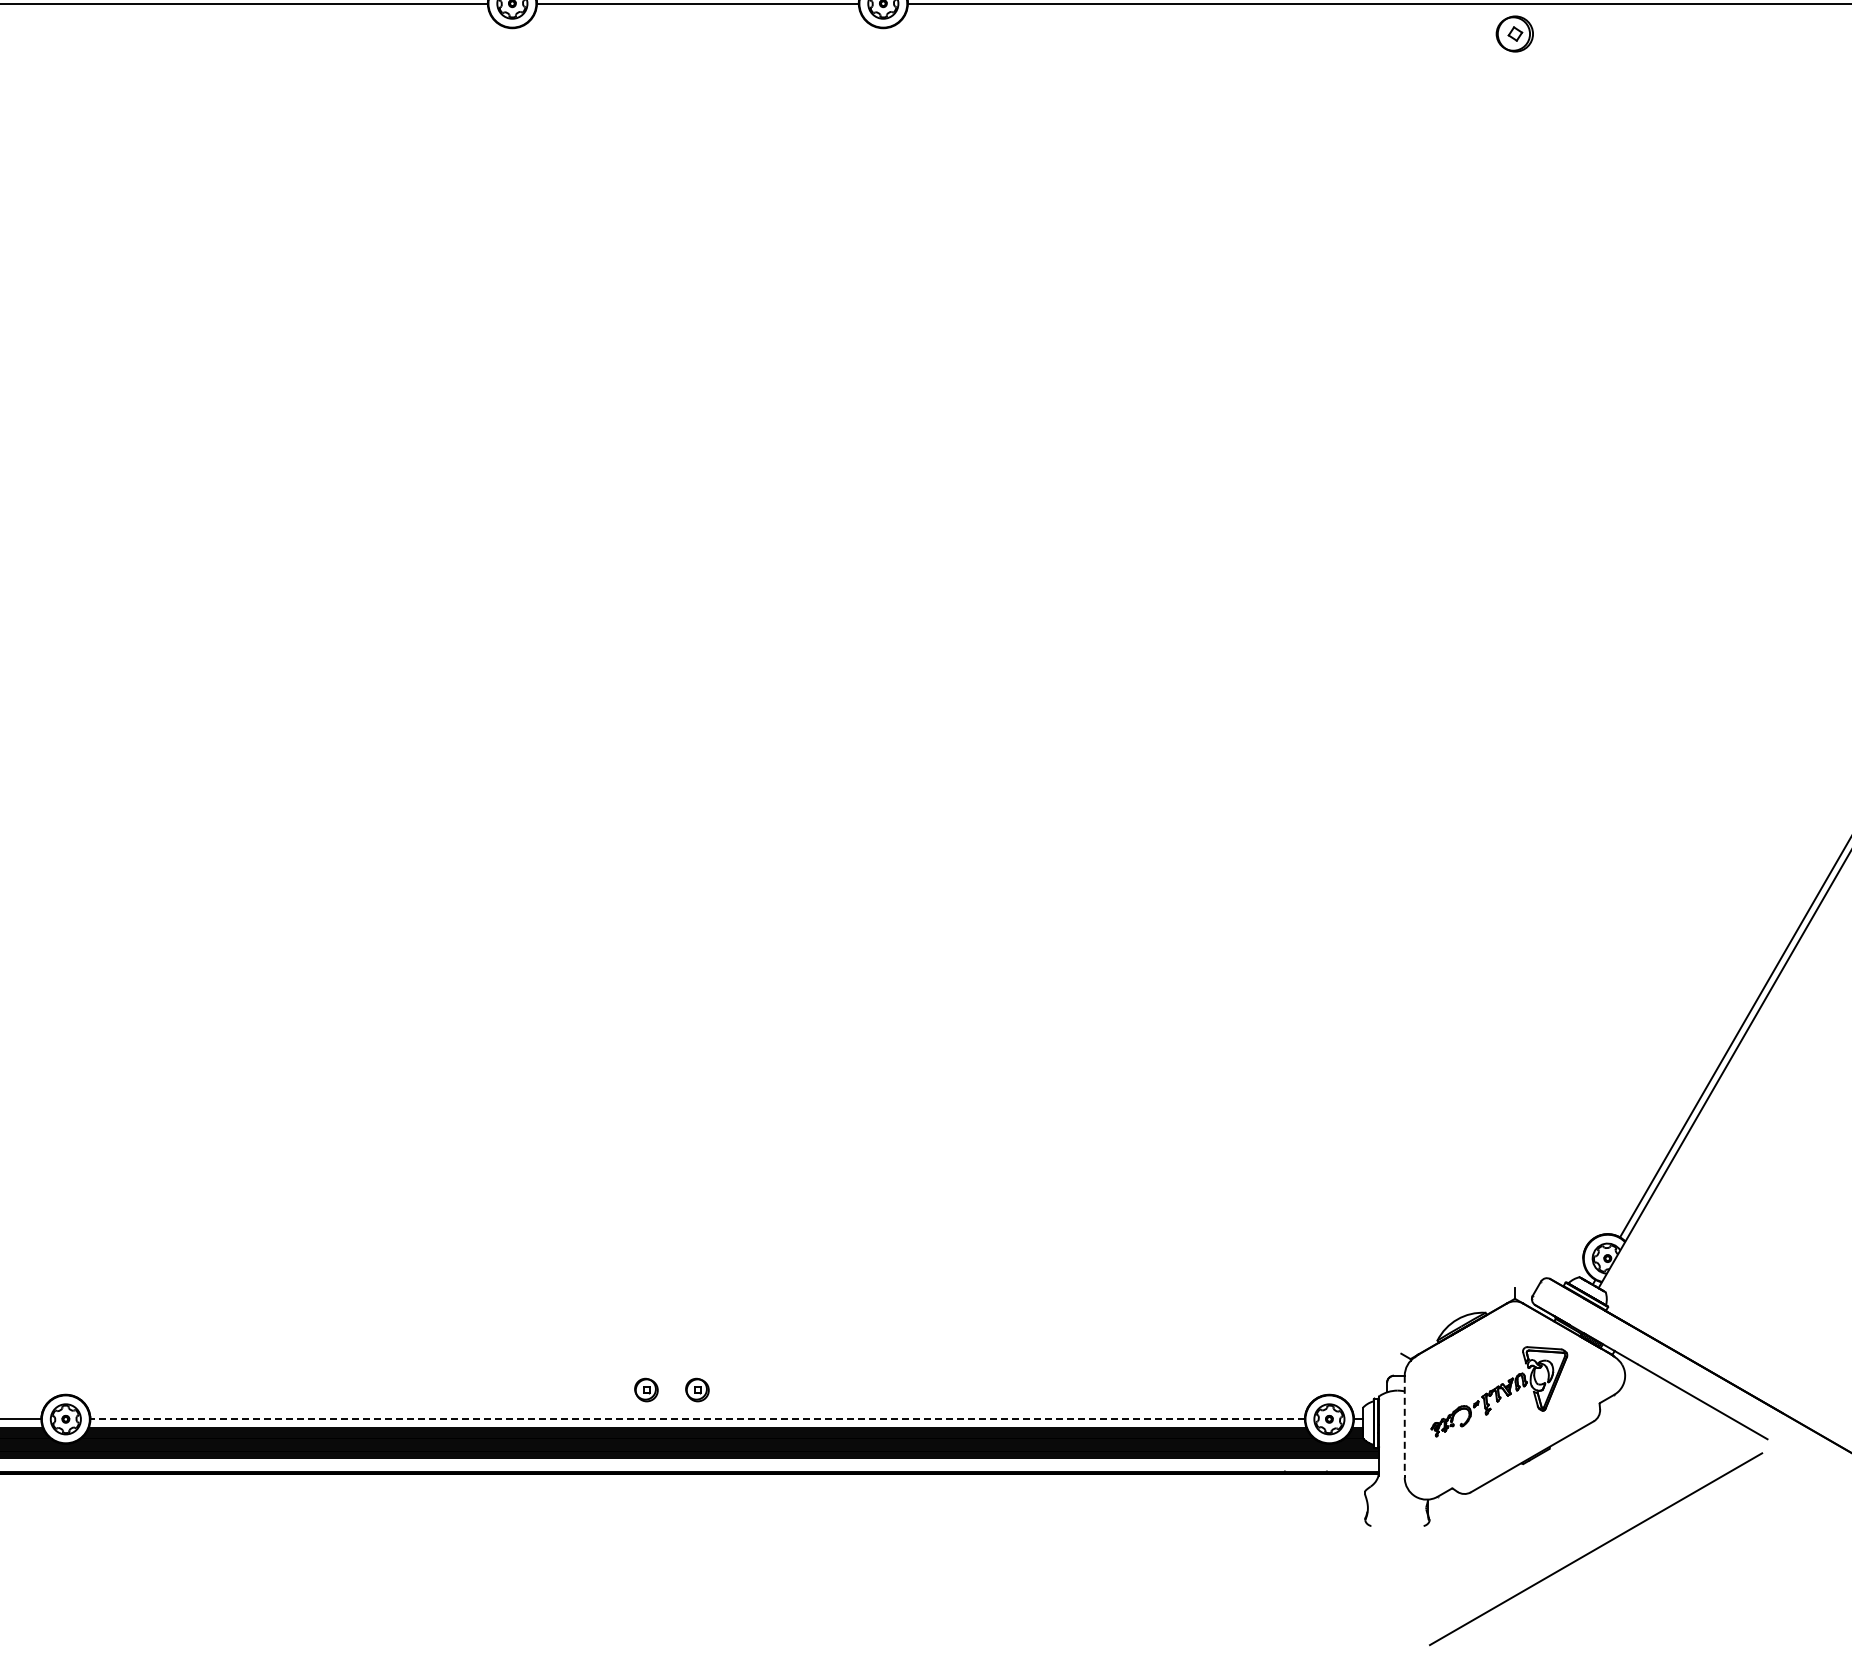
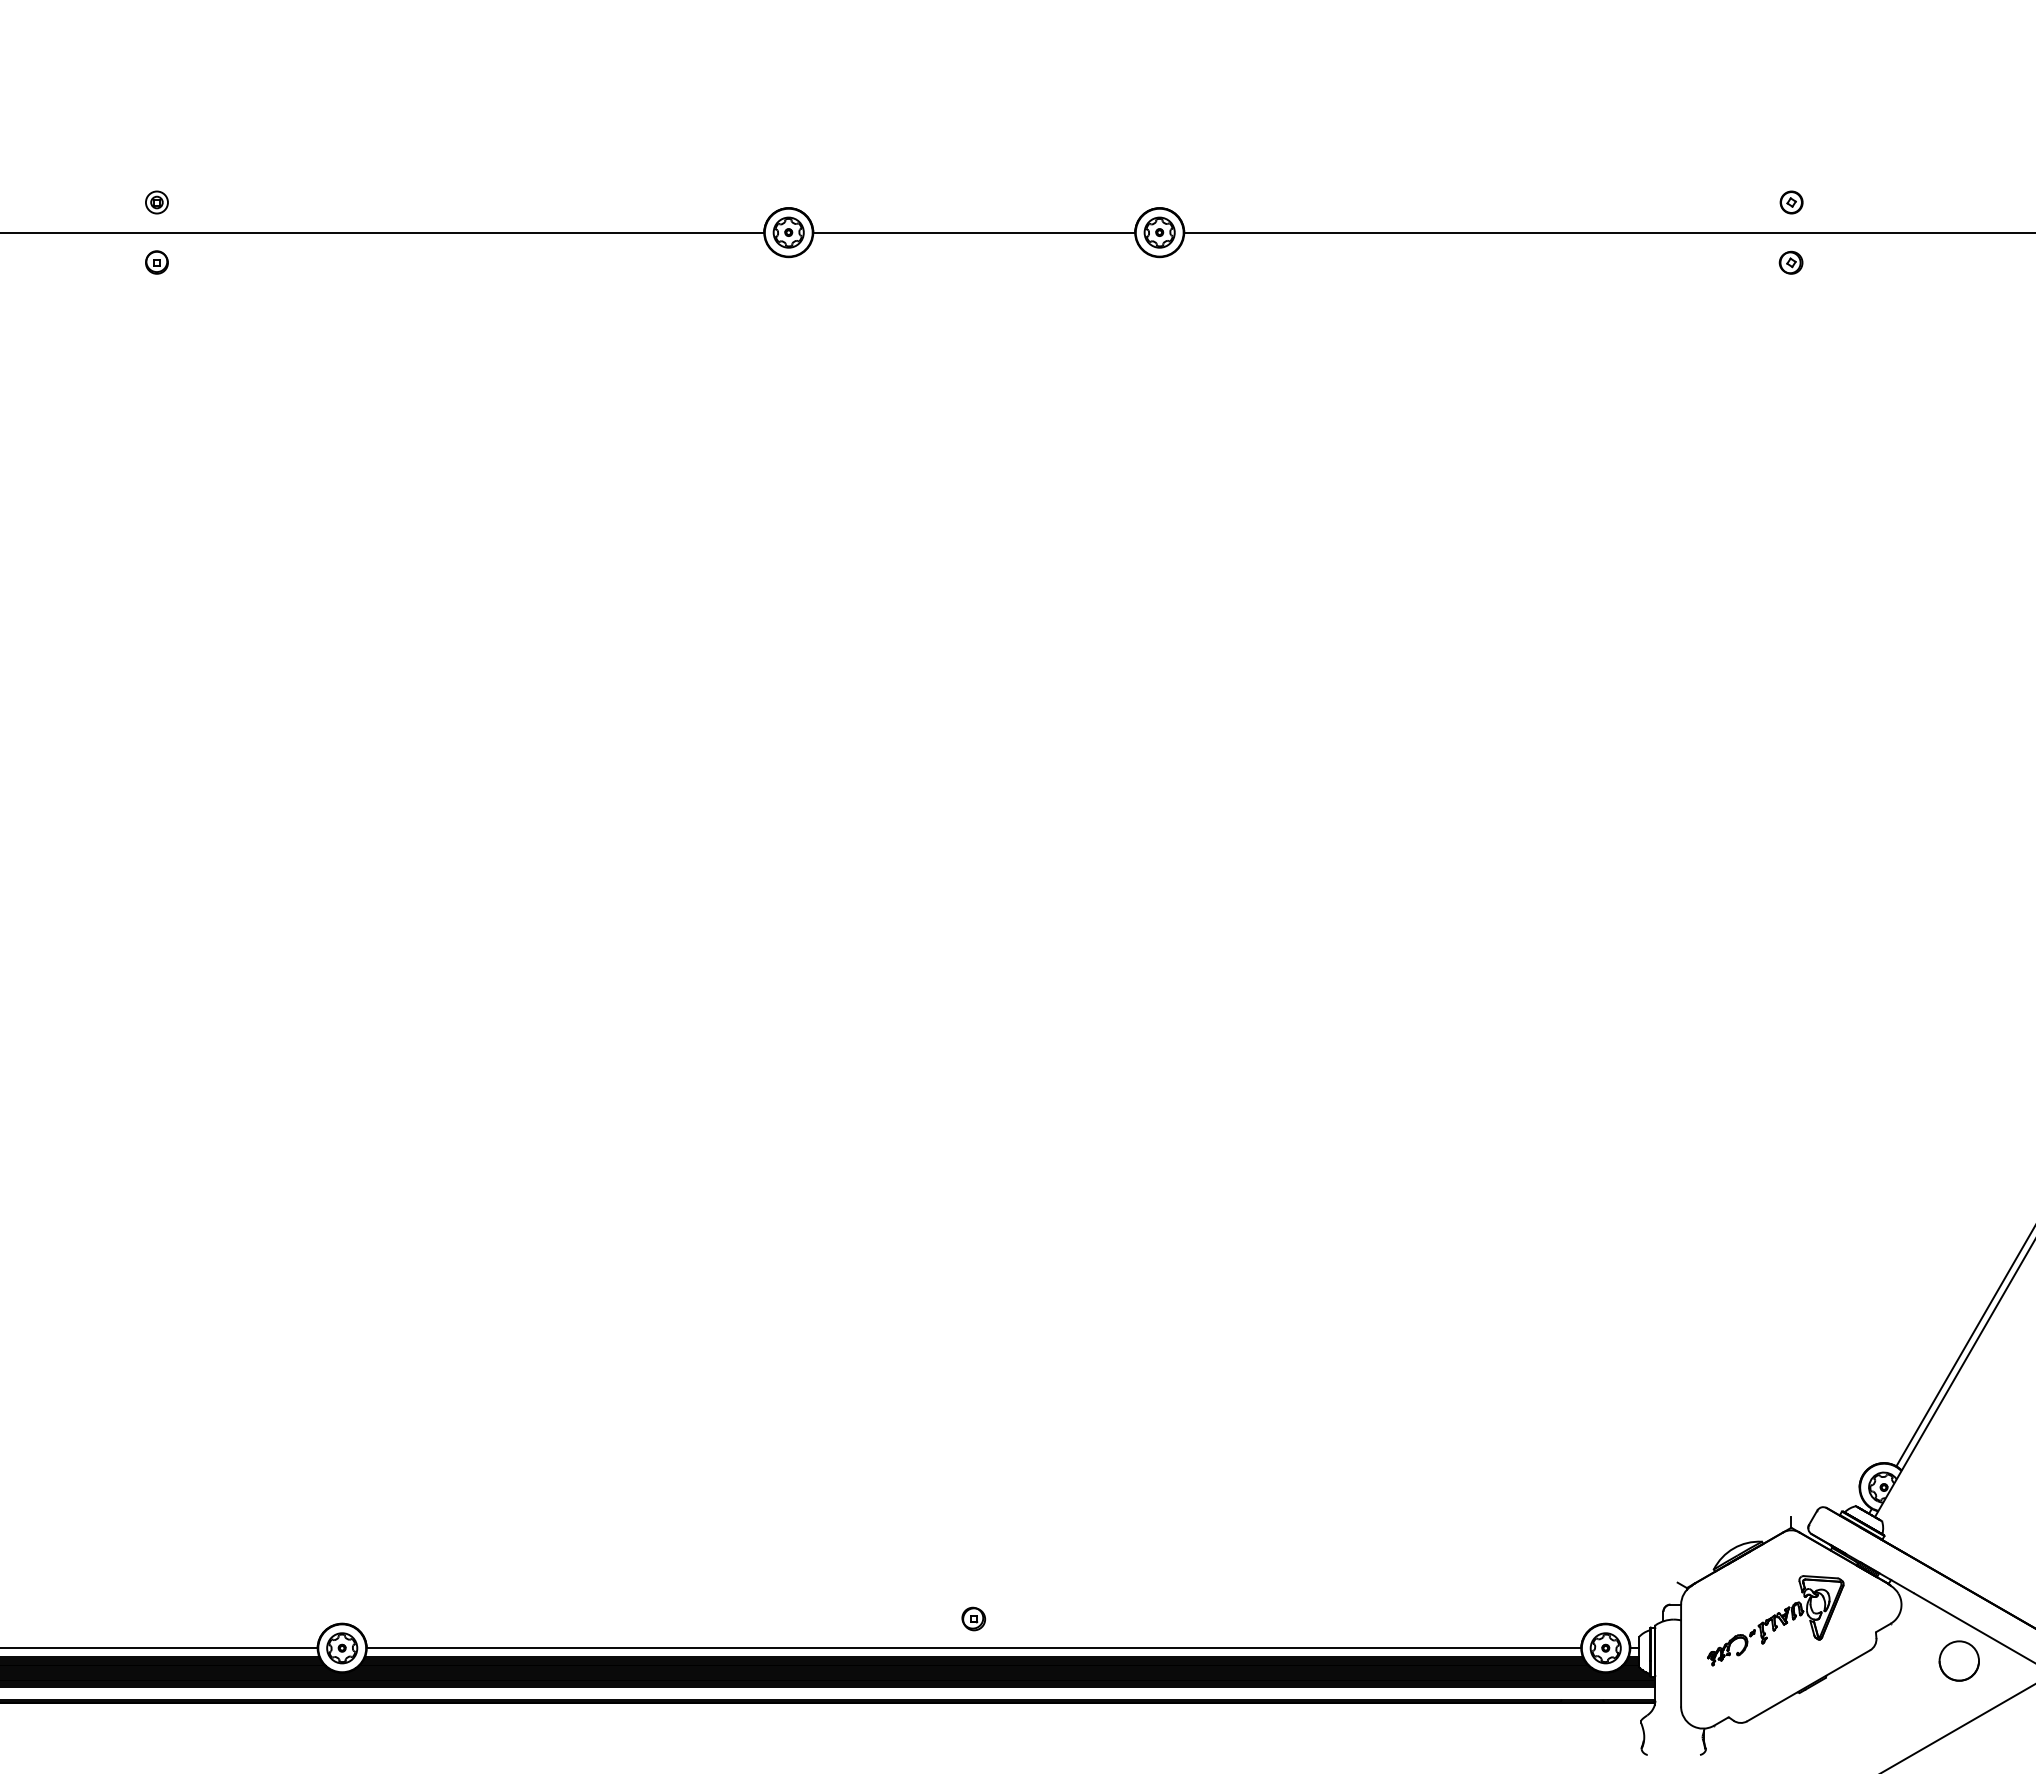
part: (1514, 33) -> (1790, 262), size x0.62
part: (646, 1389) -> (922, 1618), removed
line: (697, 1419) -> (973, 1648), dashed -> solid
line: (1405, 1426) -> (1681, 1655), dashed -> solid
circle: (1682, 1431) -> (1958, 1660), added

